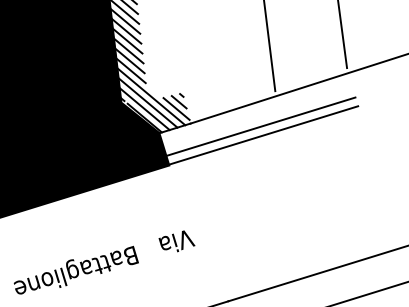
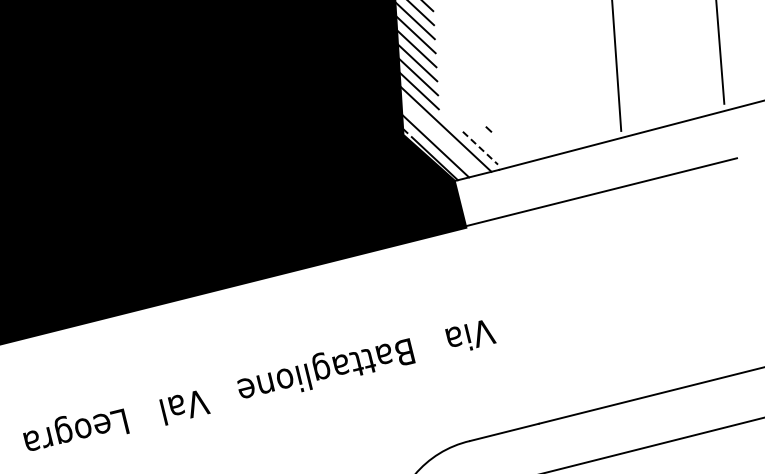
line: (179, 101) -> (484, 138), removed
line: (147, 102) -> (439, 136), removed
line: (176, 109) -> (480, 148), solid -> dashed
line: (256, 127) -> (592, 180), removed

